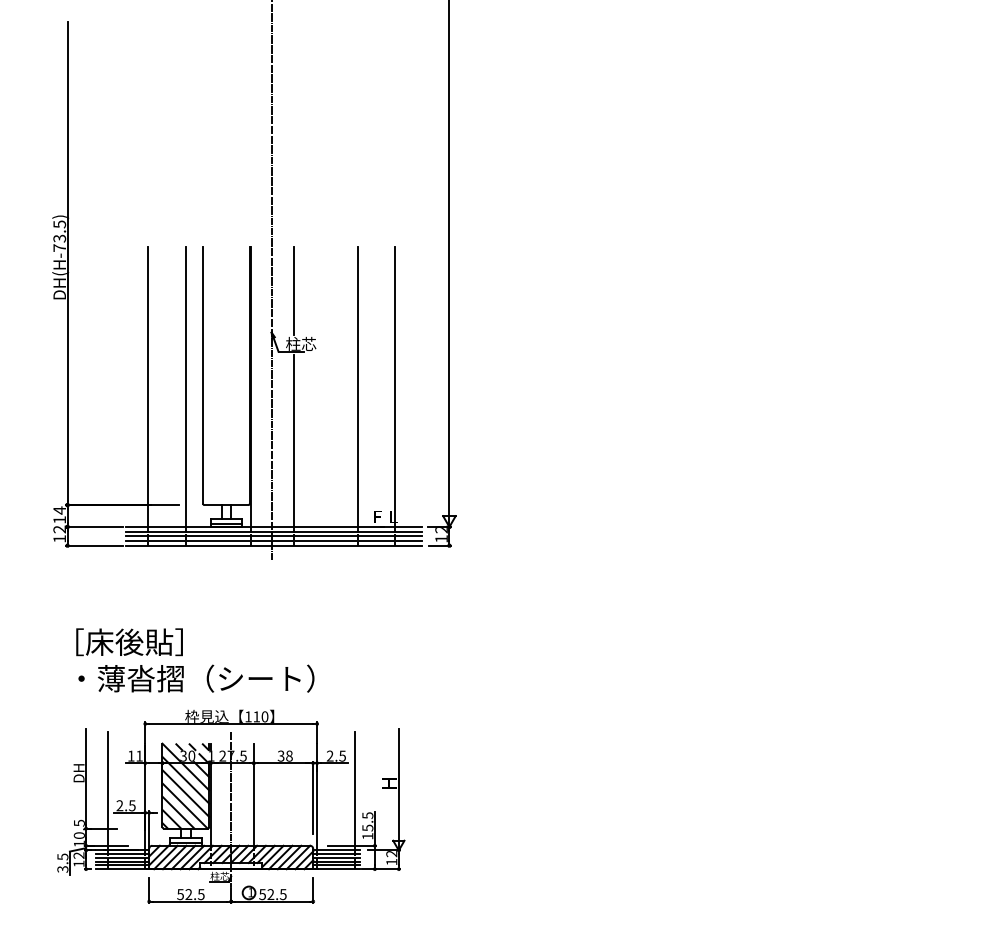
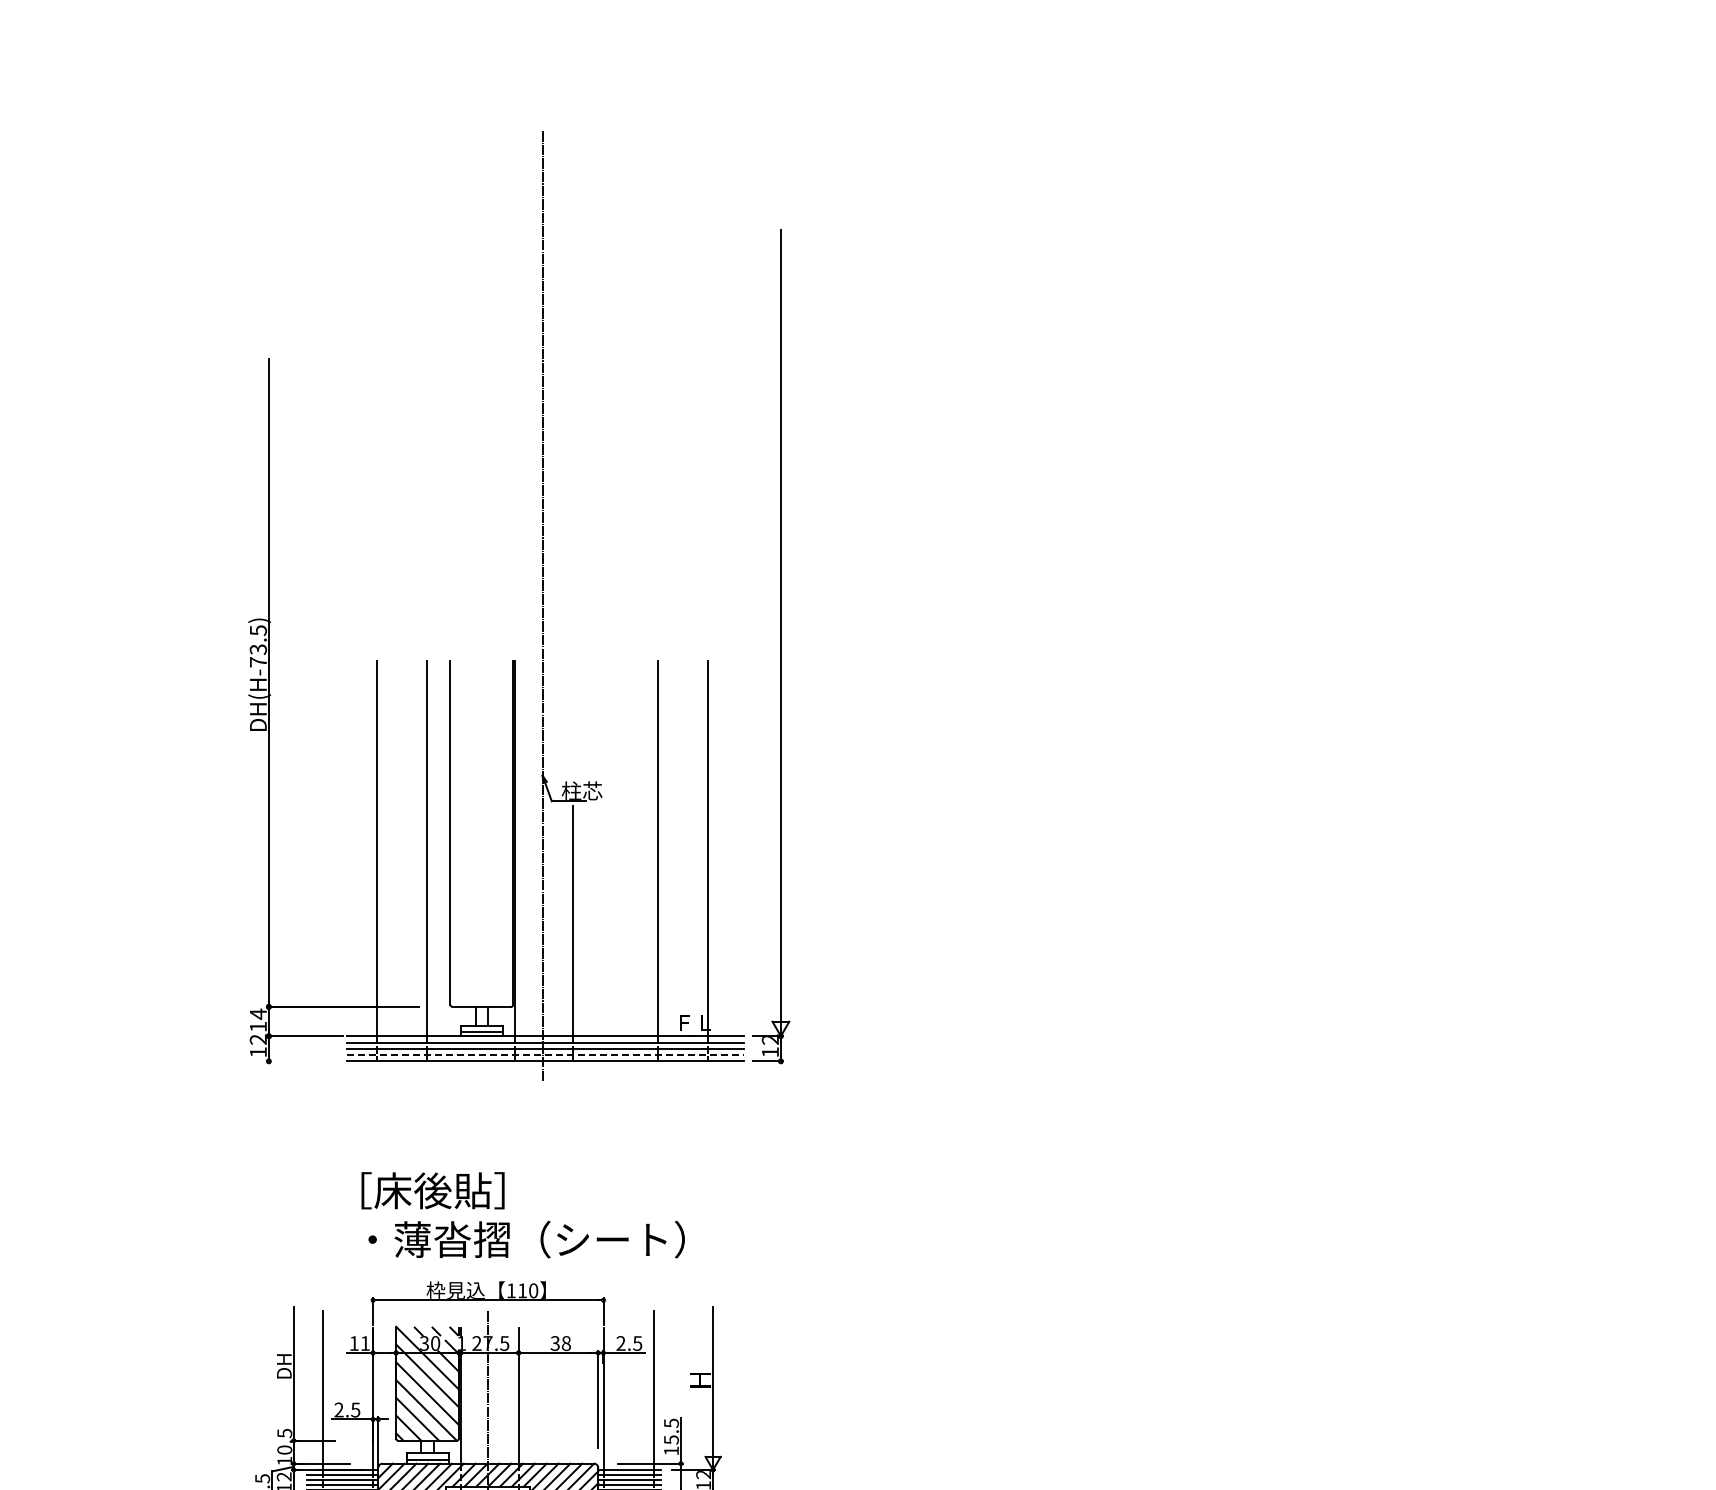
line: (294, 290) -> (573, 719), removed
line: (274, 541) -> (546, 1055), solid -> dashed
line: (94, 545) -> (304, 1061), removed
text: (129, 642) -> (432, 1190), moved
text: (196, 678) -> (526, 1239), moved

